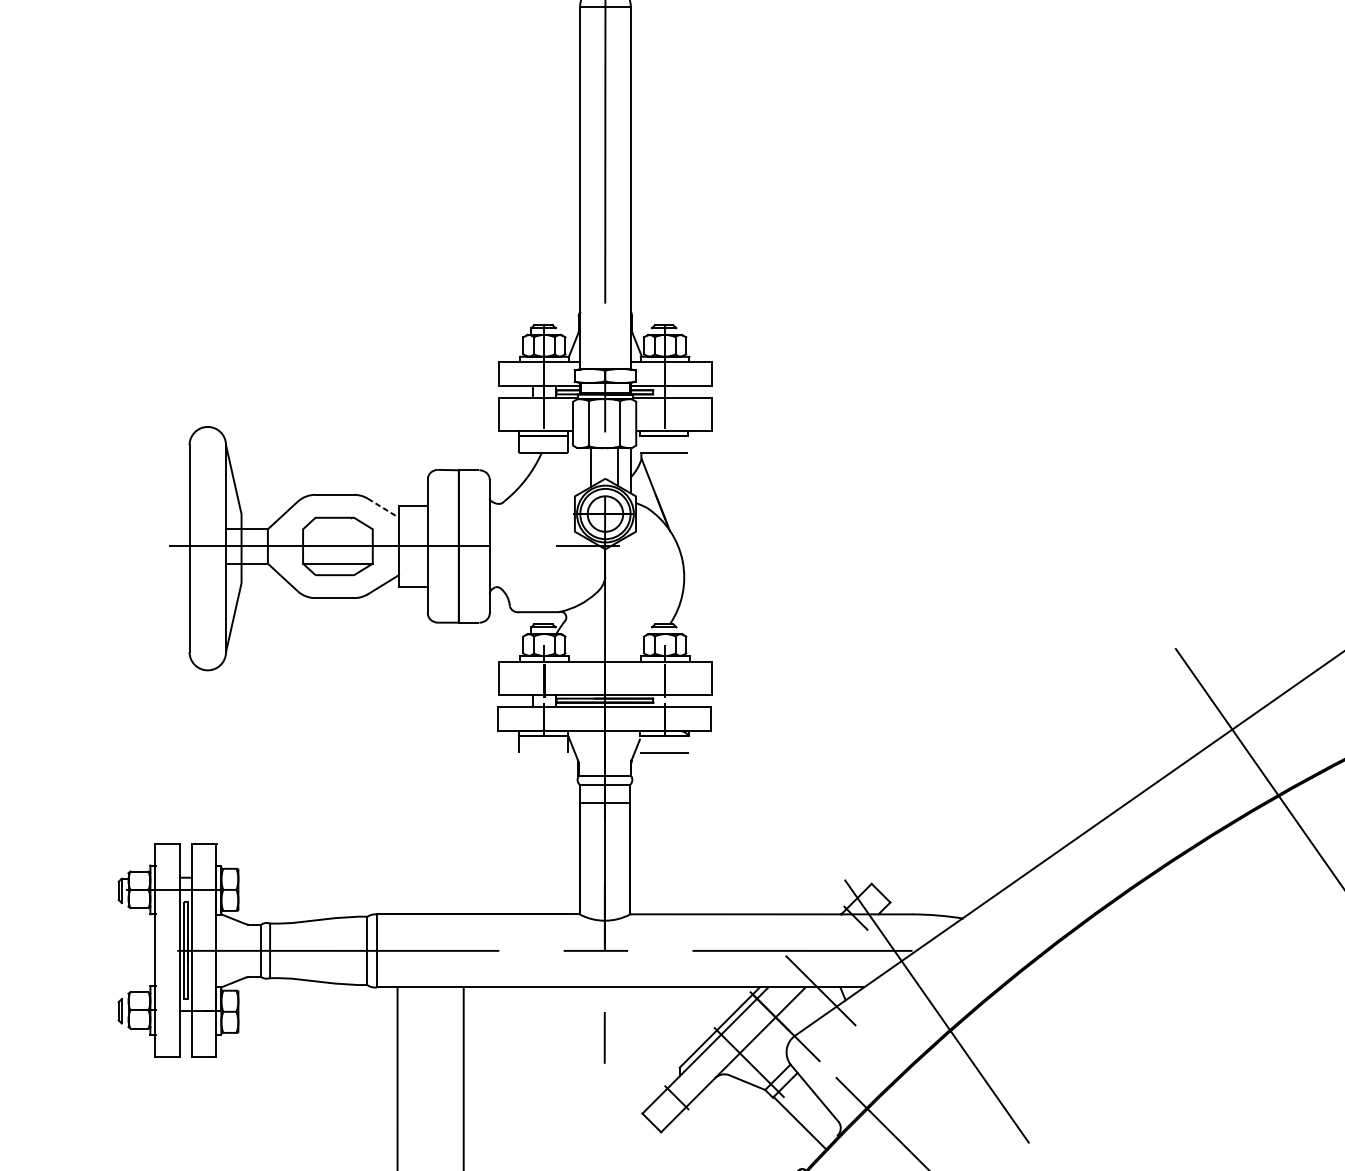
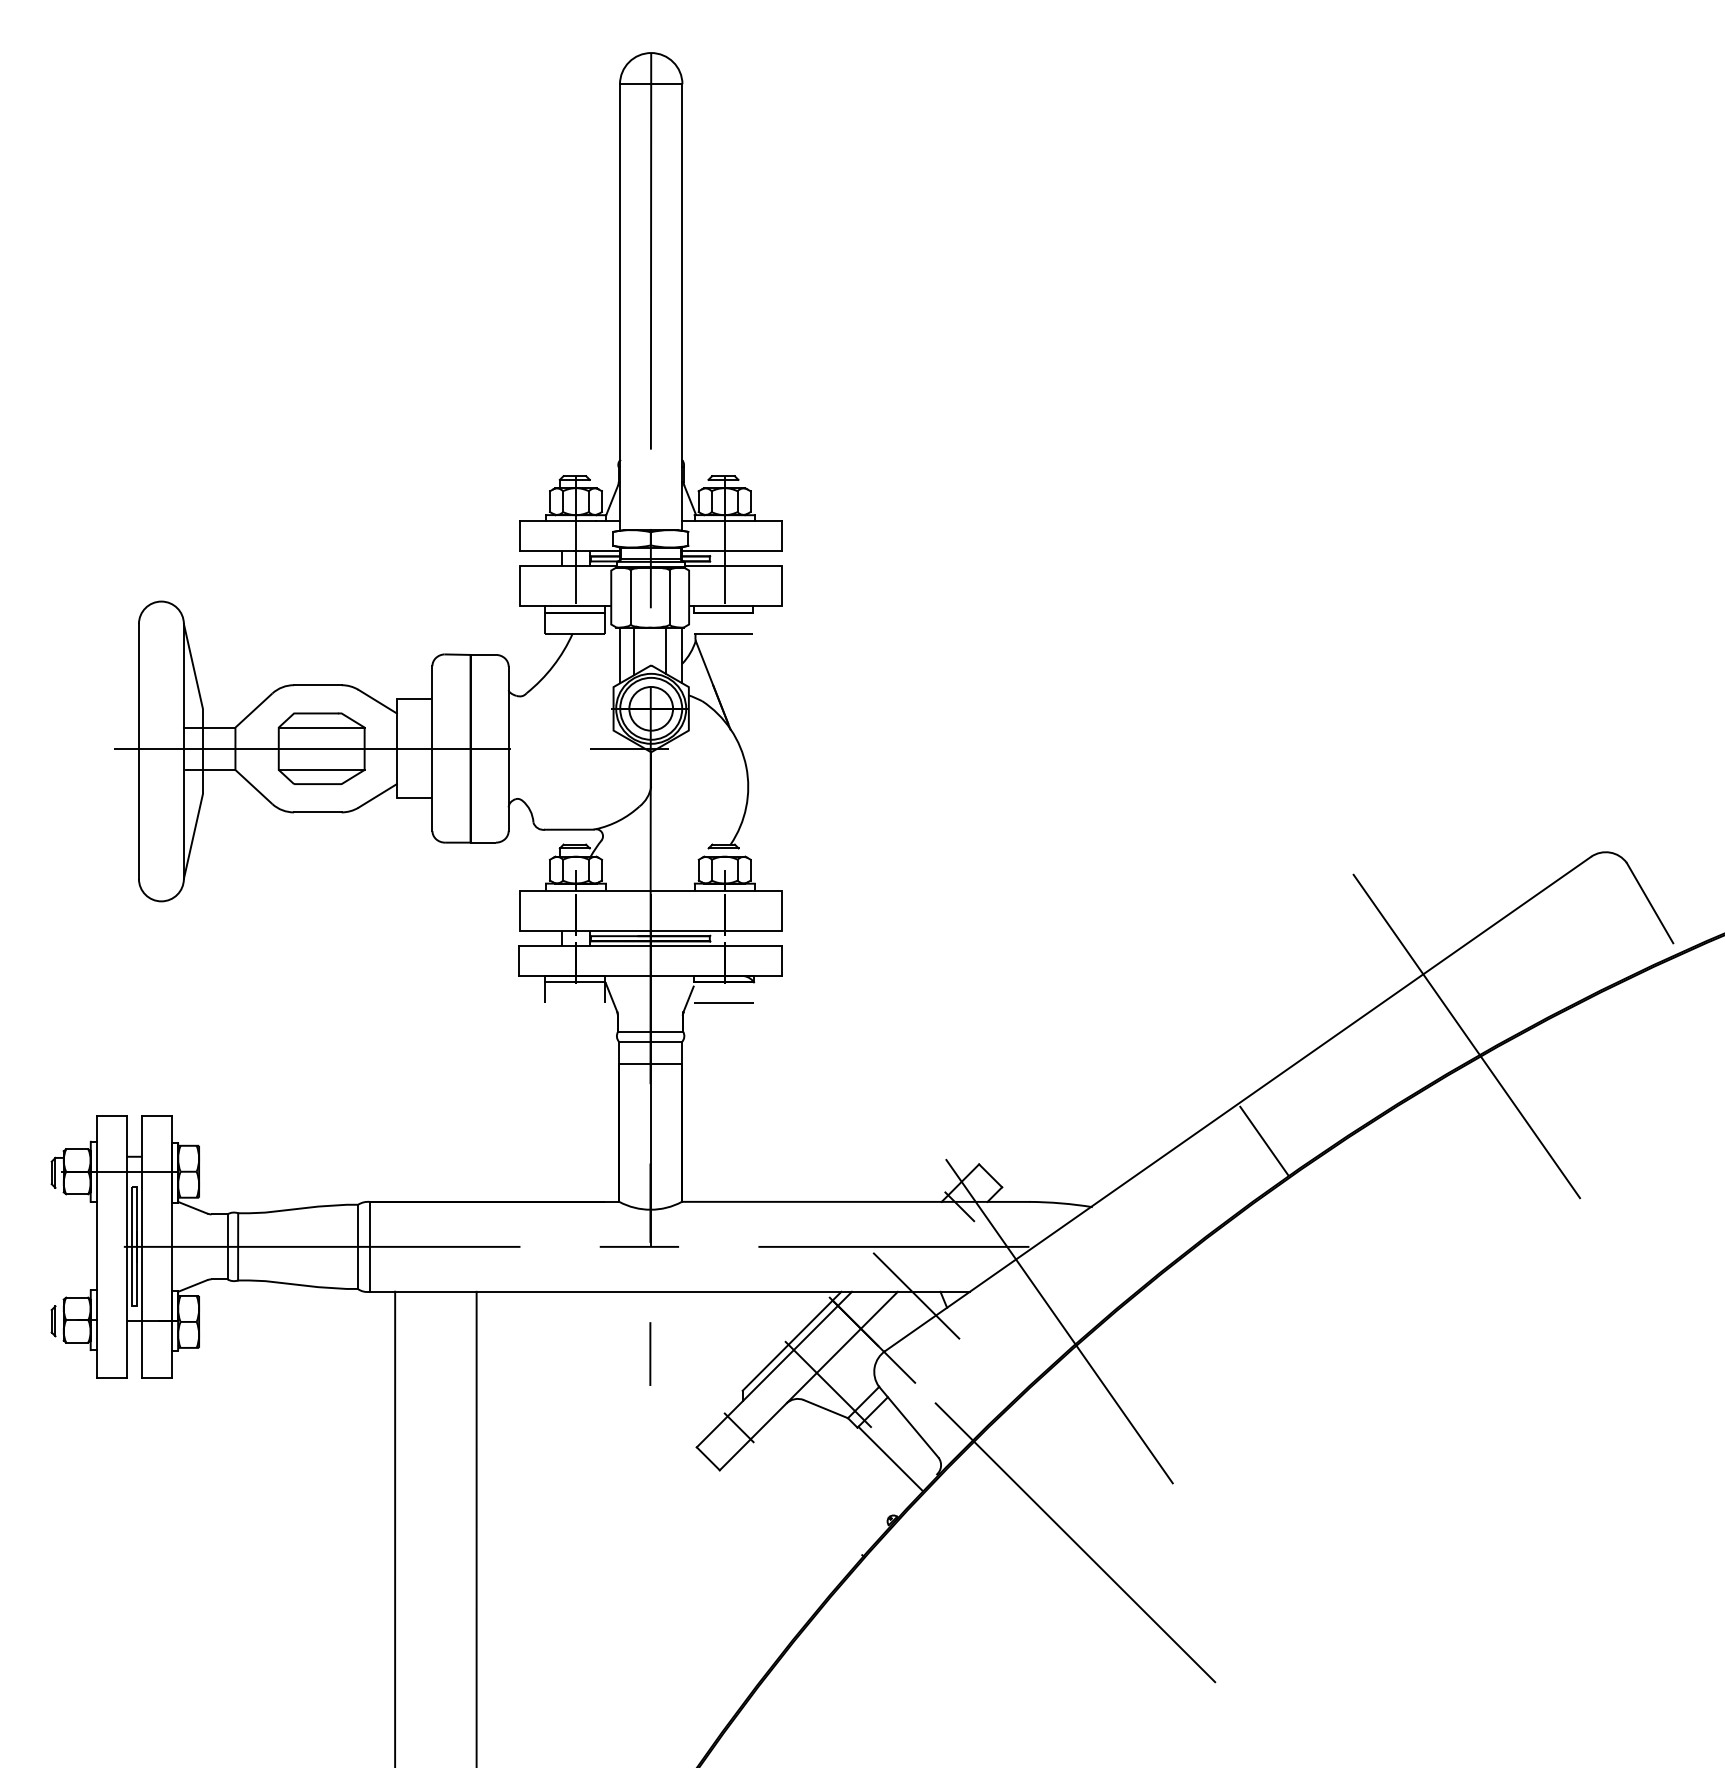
line: (579, 470) -> (619, 655), added
line: (384, 508) -> (378, 701), dashed -> solid
line: (337, 529) -> (321, 727), added
line: (1102, 865) -> (1263, 1141), added

